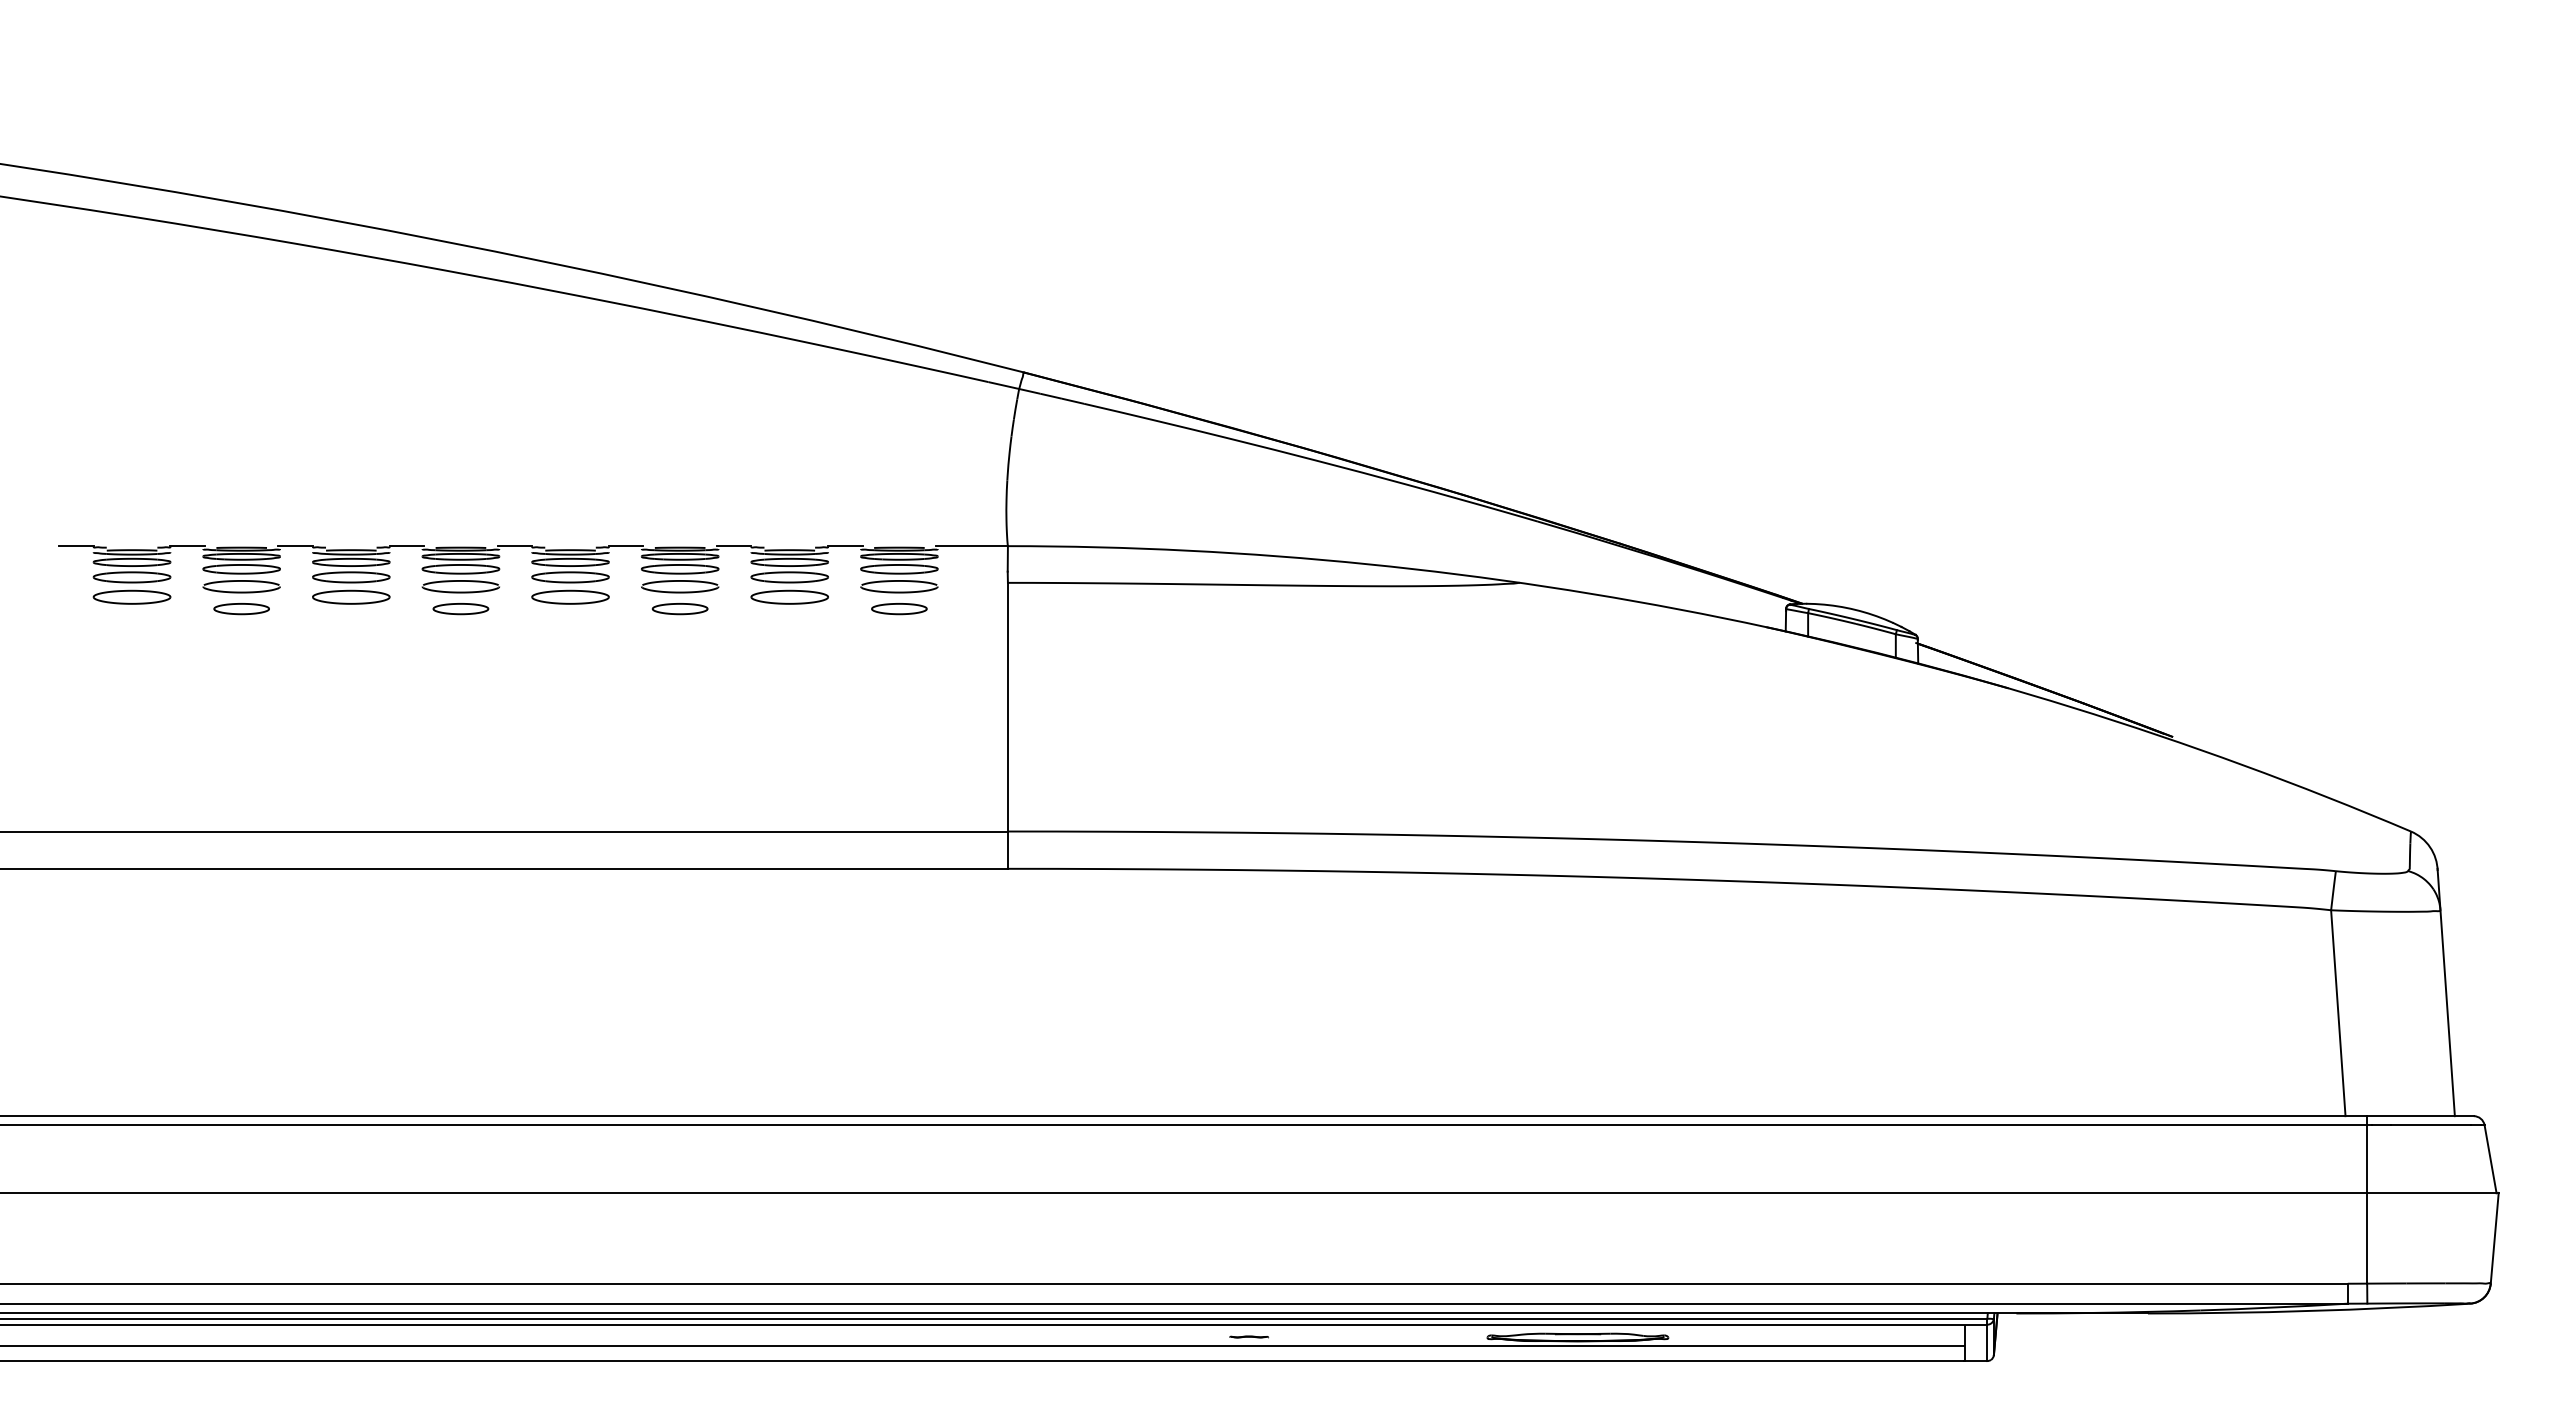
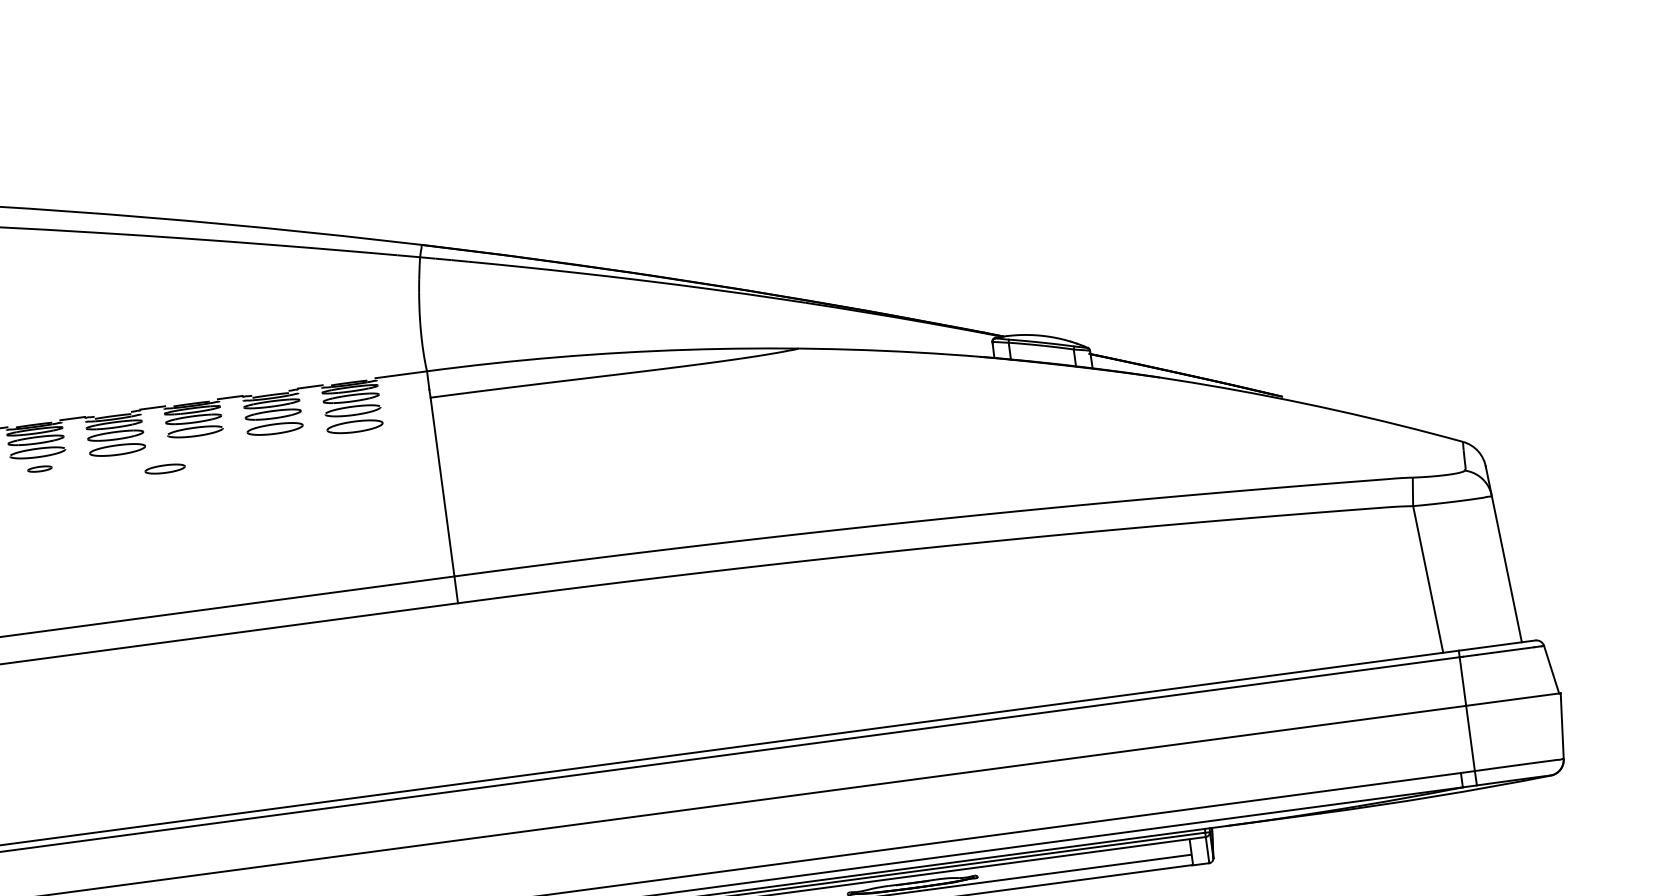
part: (460, 609) -> (39, 469), size x0.6
part: (679, 609) -> (164, 469), moved
part: (899, 609) -> (355, 427), size x1.4

